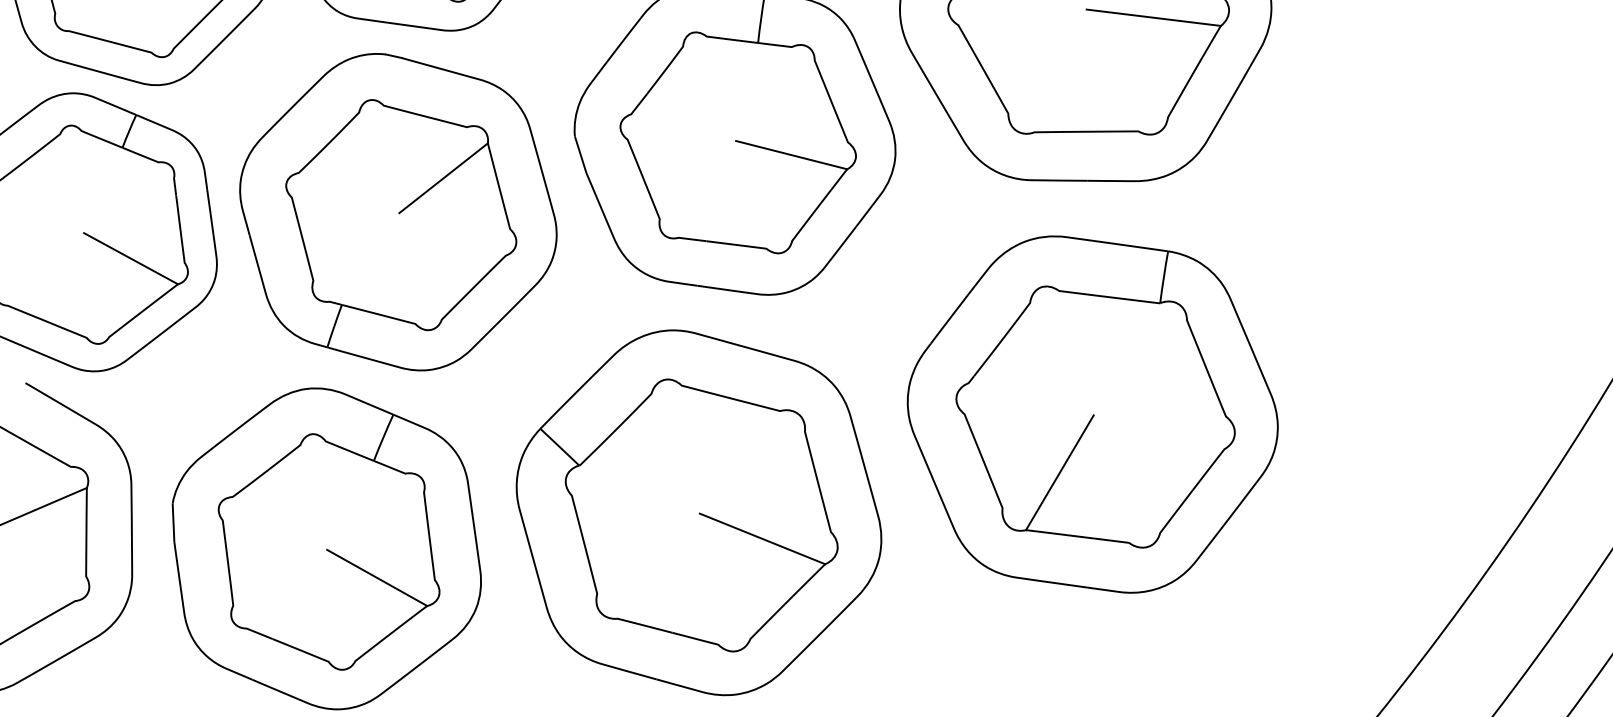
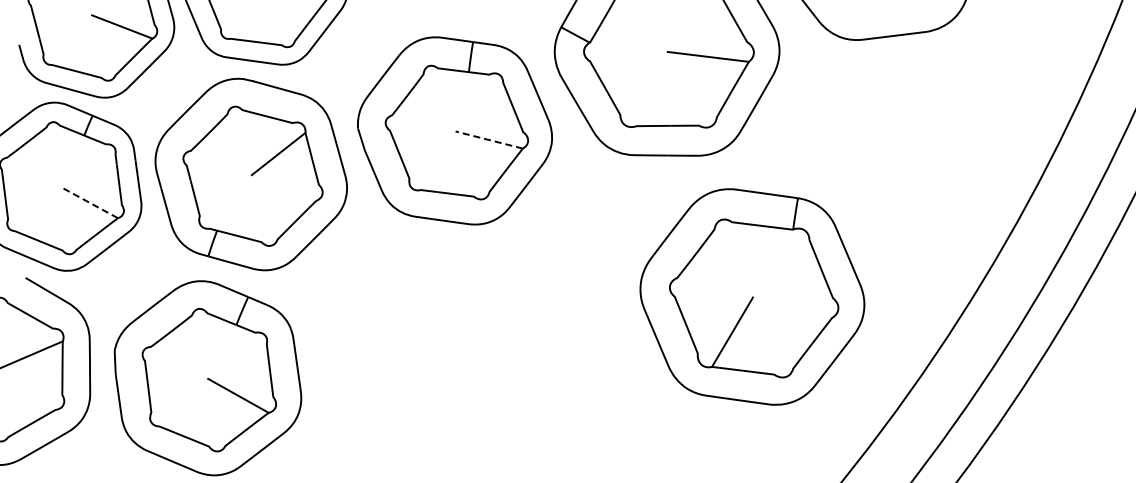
line: (792, 155) -> (489, 140), solid -> dashed
line: (131, 258) -> (89, 202), solid -> dashed
part: (1092, 413) -> (752, 296), moved
part: (697, 512) -> (432, 356), removed

